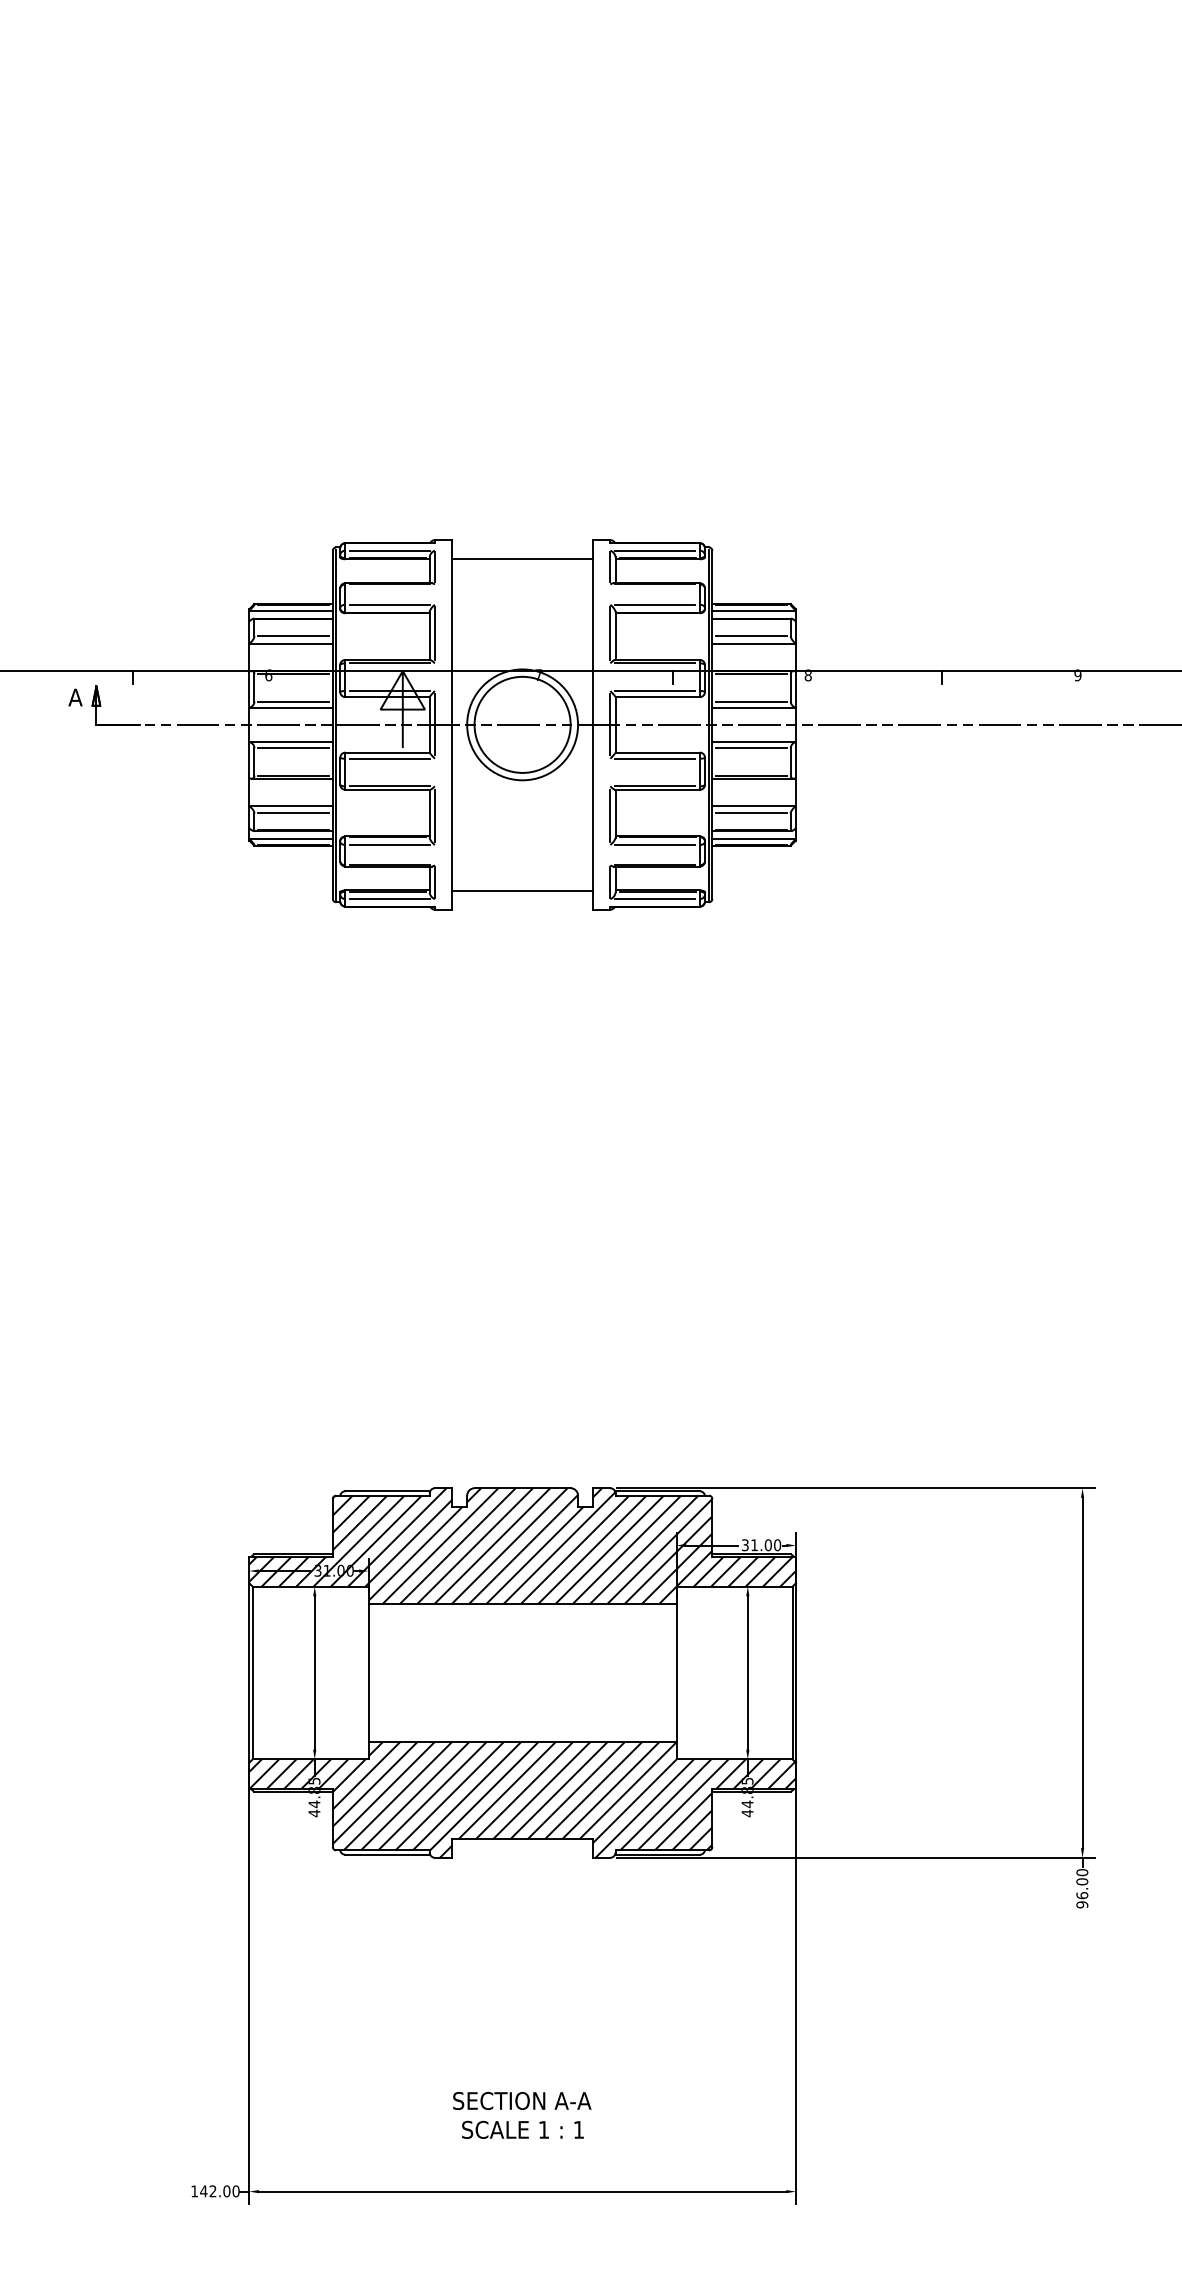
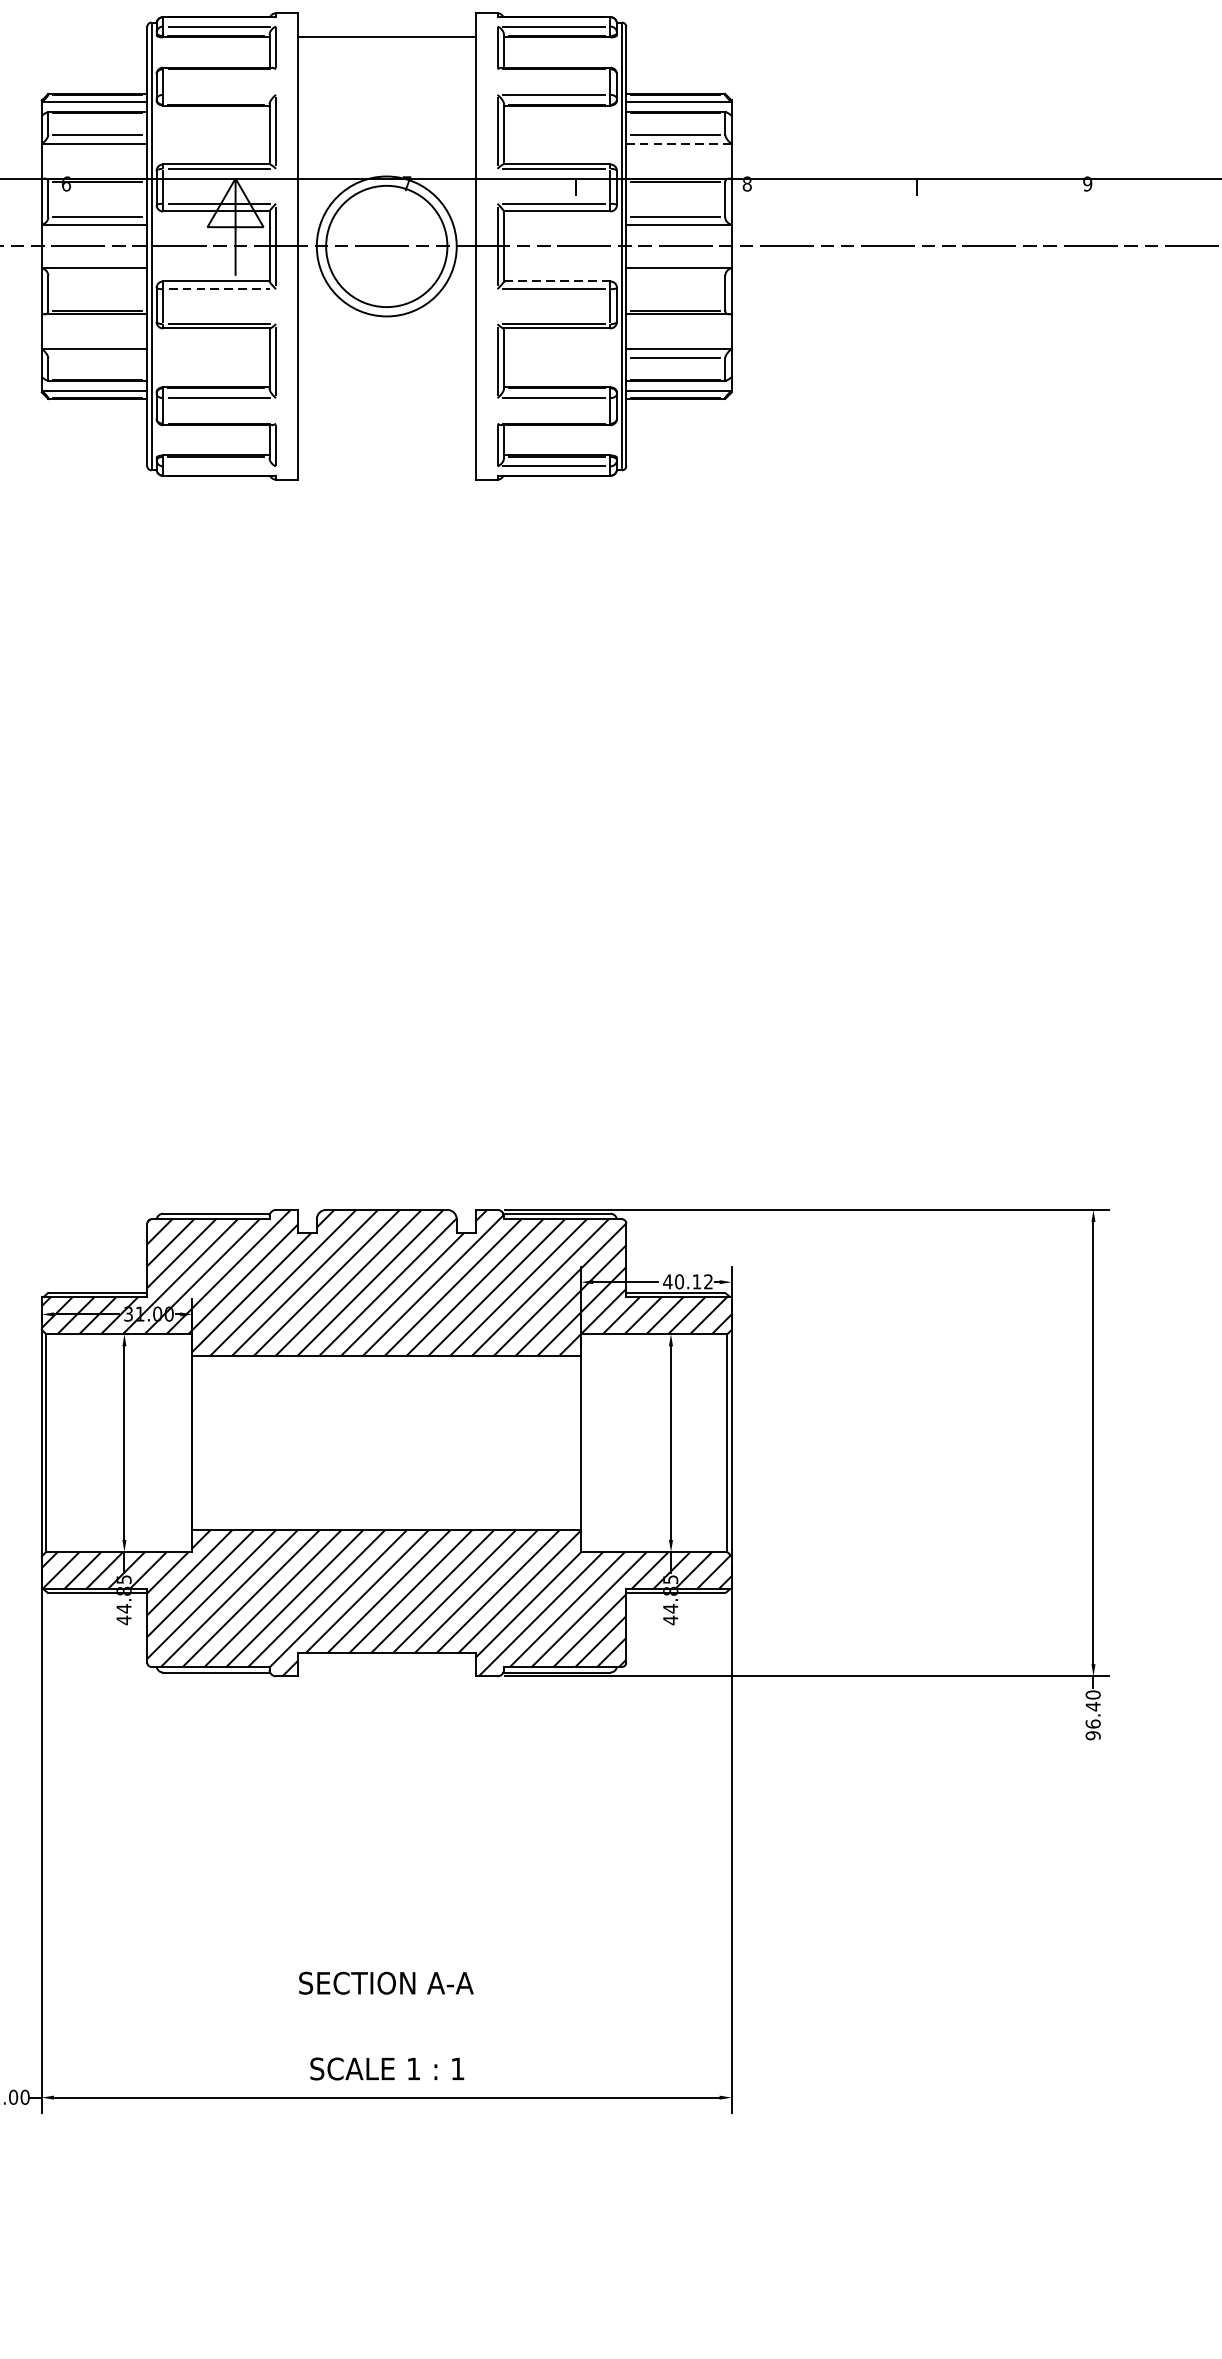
line: (389, 604) -> (218, 94), removed
line: (754, 643) -> (679, 143), solid -> dashed
line: (293, 748) -> (97, 276), removed
line: (751, 748) -> (675, 276), removed
line: (657, 752) -> (557, 281), solid -> dashed
line: (390, 758) -> (220, 288), solid -> dashed
line: (293, 813) -> (97, 358), removed
line: (522, 891) -> (386, 456), removed
line: (389, 899) -> (218, 466), removed
text: (761, 1545) -> (688, 1282), 31.00 -> 40.12
text: (1082, 1881) -> (1093, 1706), 96.00 -> 96.40
text: (522, 2129) -> (386, 2068), moved

